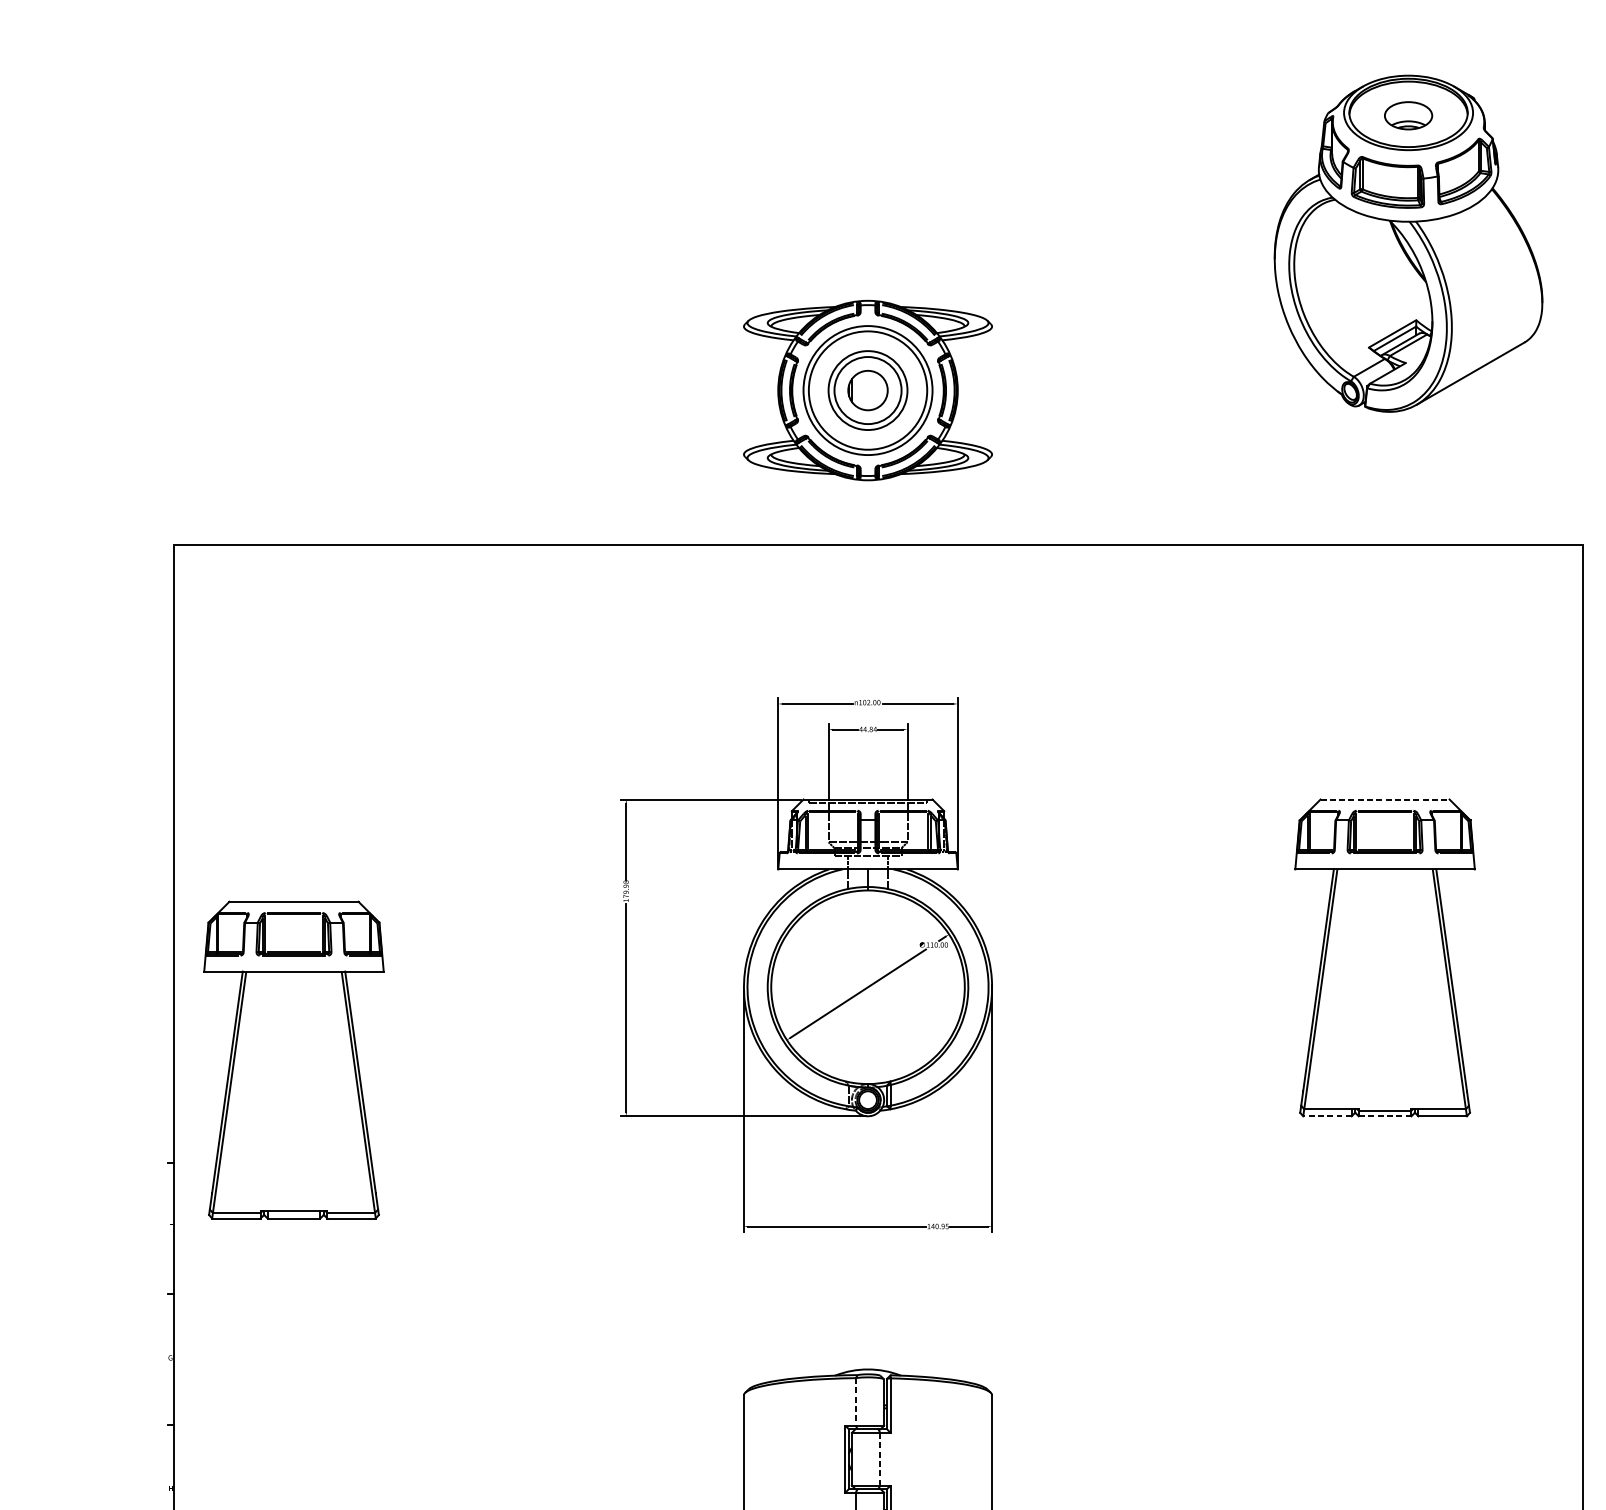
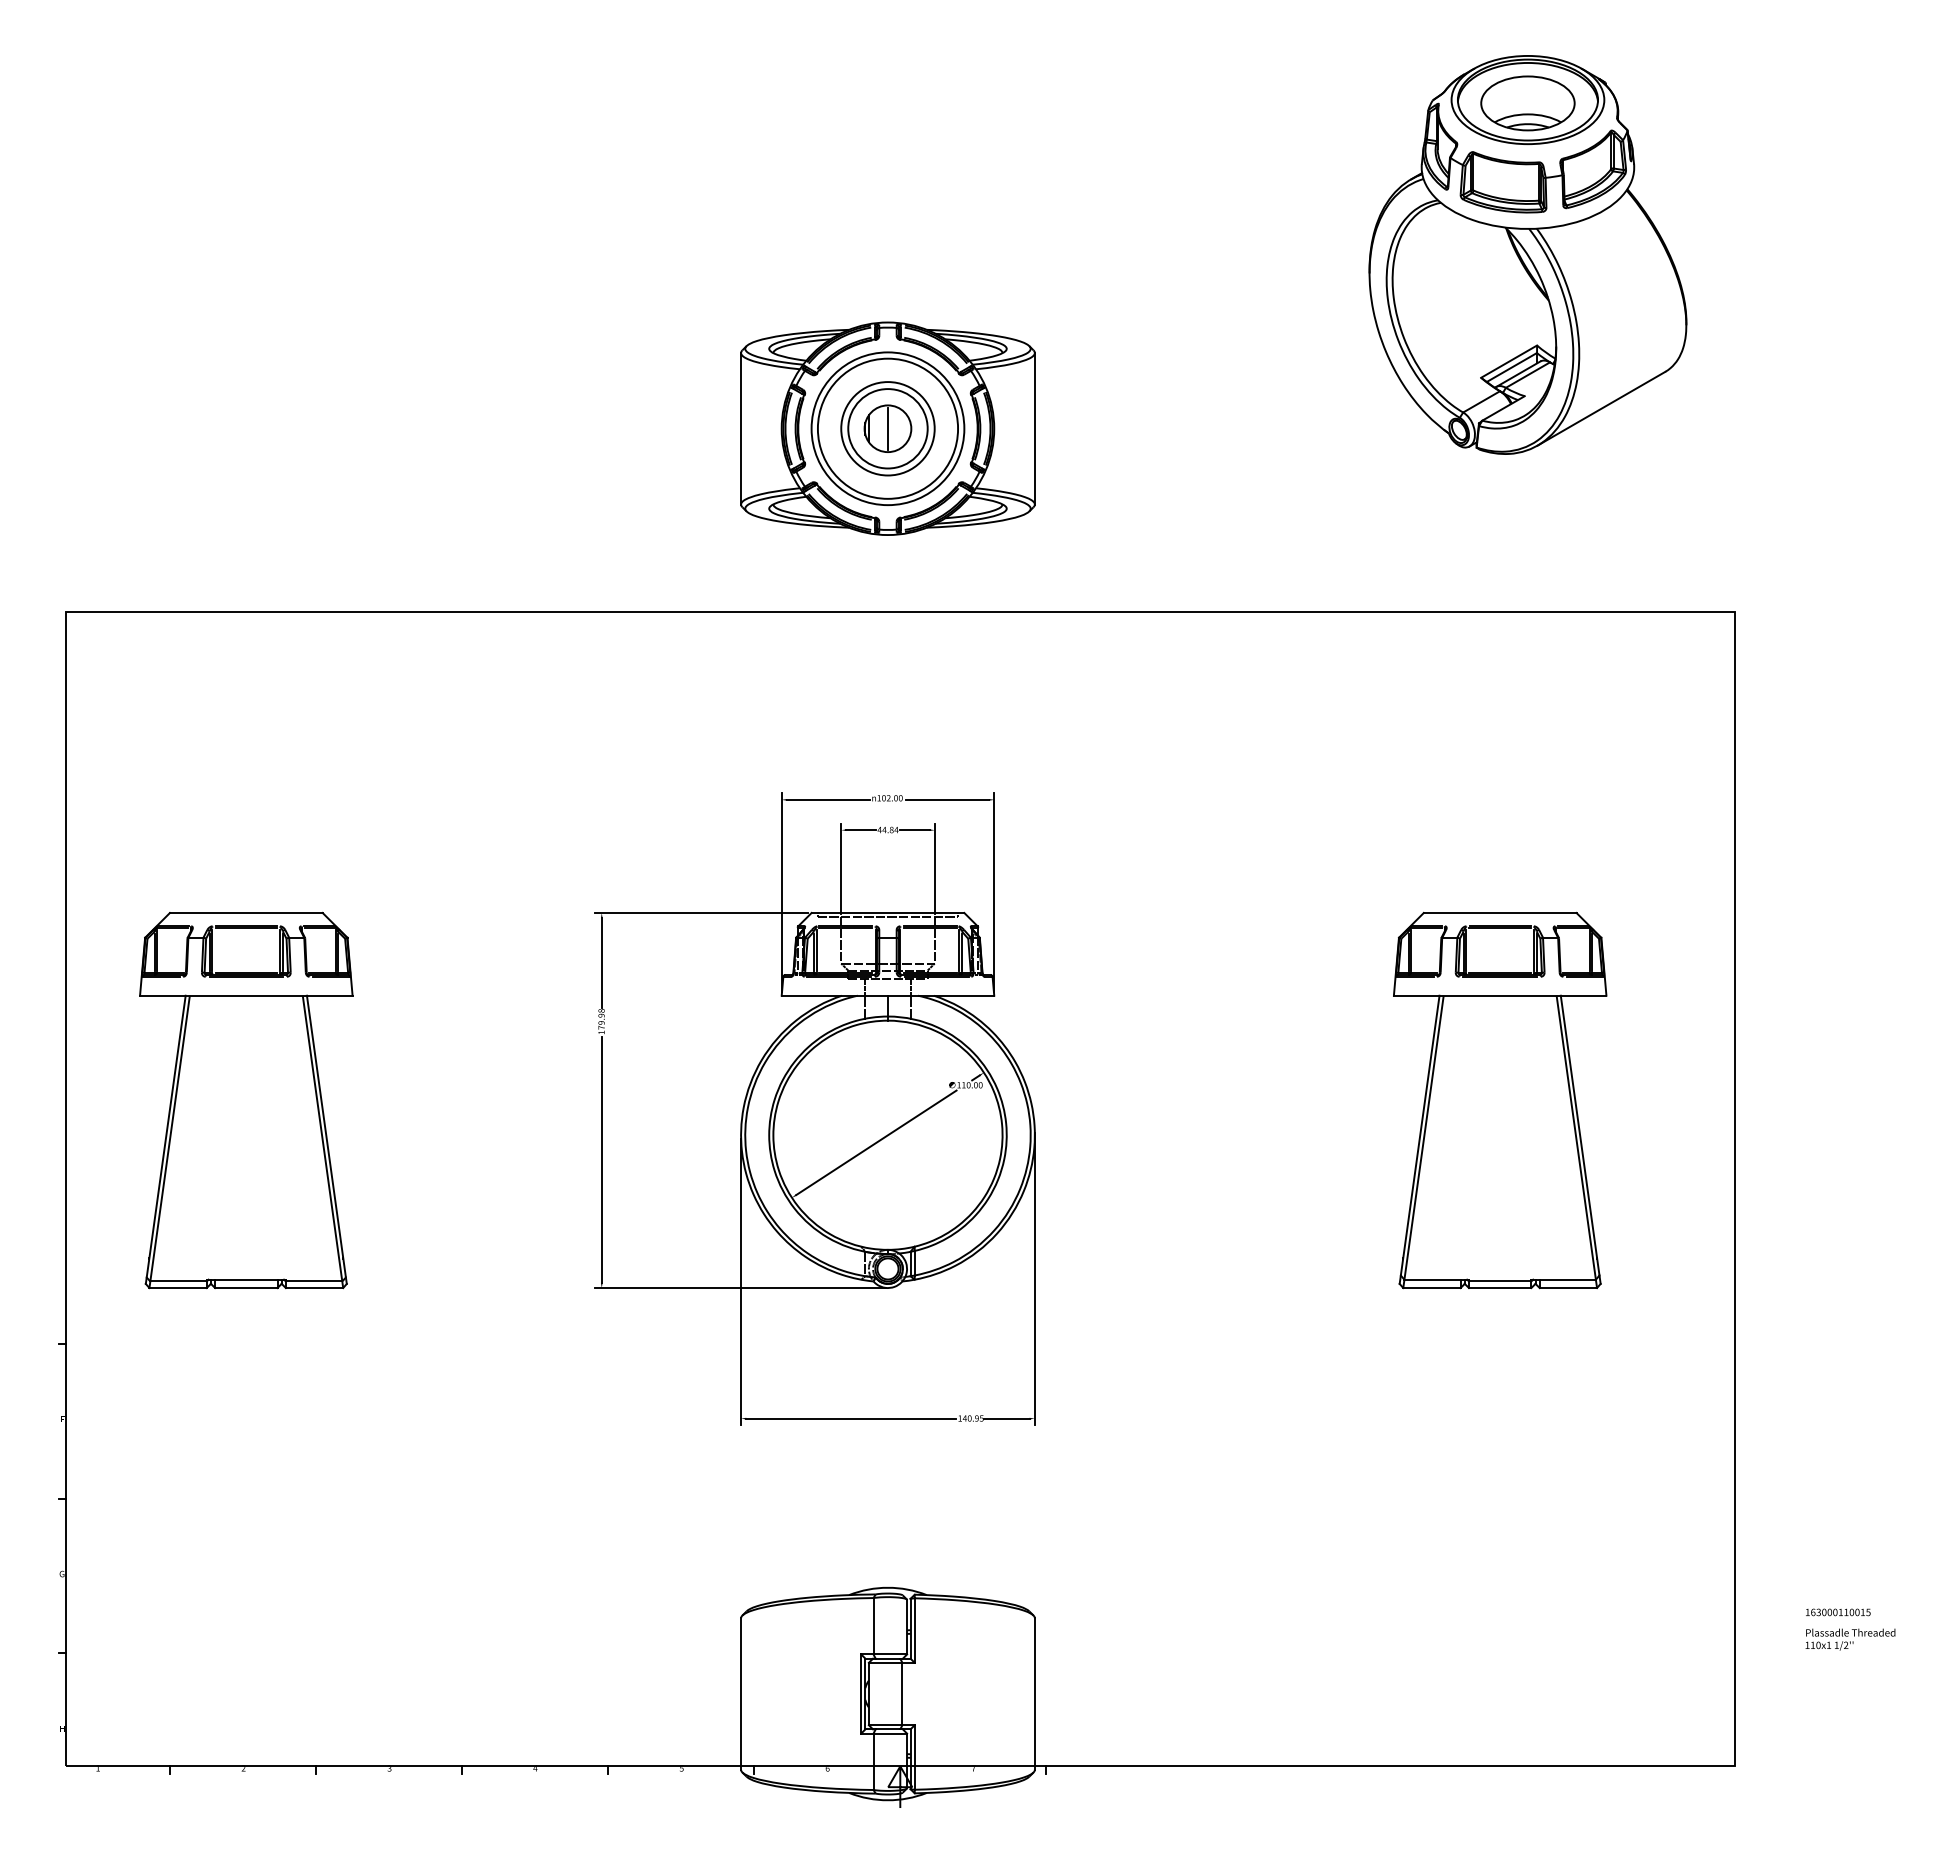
part: (1408, 115) -> (1527, 103), size x1.67
line: (744, 390) -> (741, 428), added
line: (867, 390) -> (887, 428), added
line: (991, 390) -> (1034, 428), added
line: (1385, 799) -> (1500, 912), dashed -> solid
part: (294, 1060) -> (246, 1100), moved
line: (1327, 1116) -> (1431, 1288), dashed -> solid
line: (1384, 1116) -> (1499, 1288), dashed -> solid
line: (855, 1402) -> (873, 1626), dashed -> solid
line: (880, 1458) -> (902, 1693), dashed -> solid

